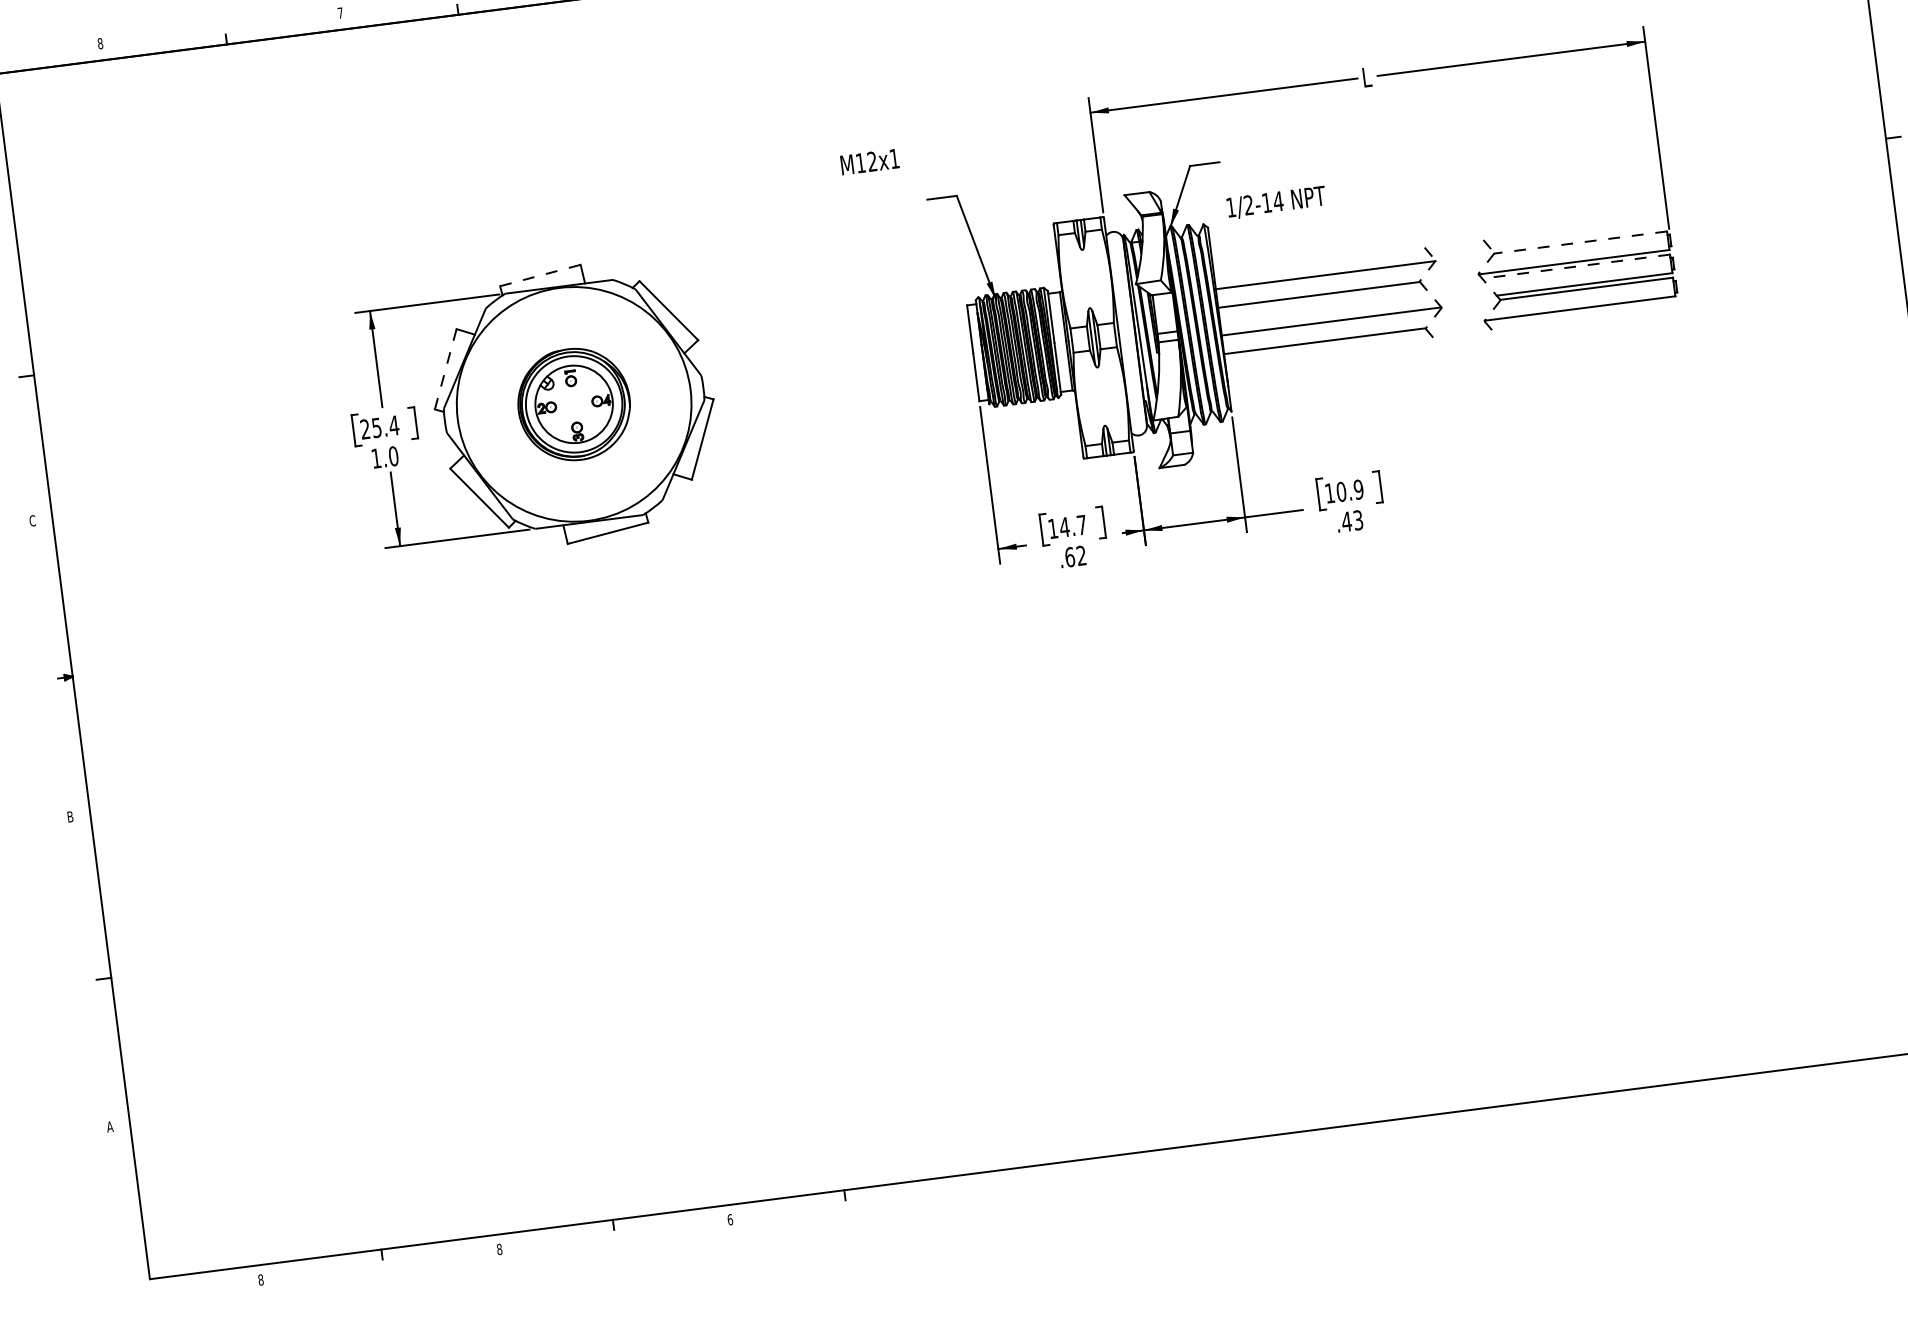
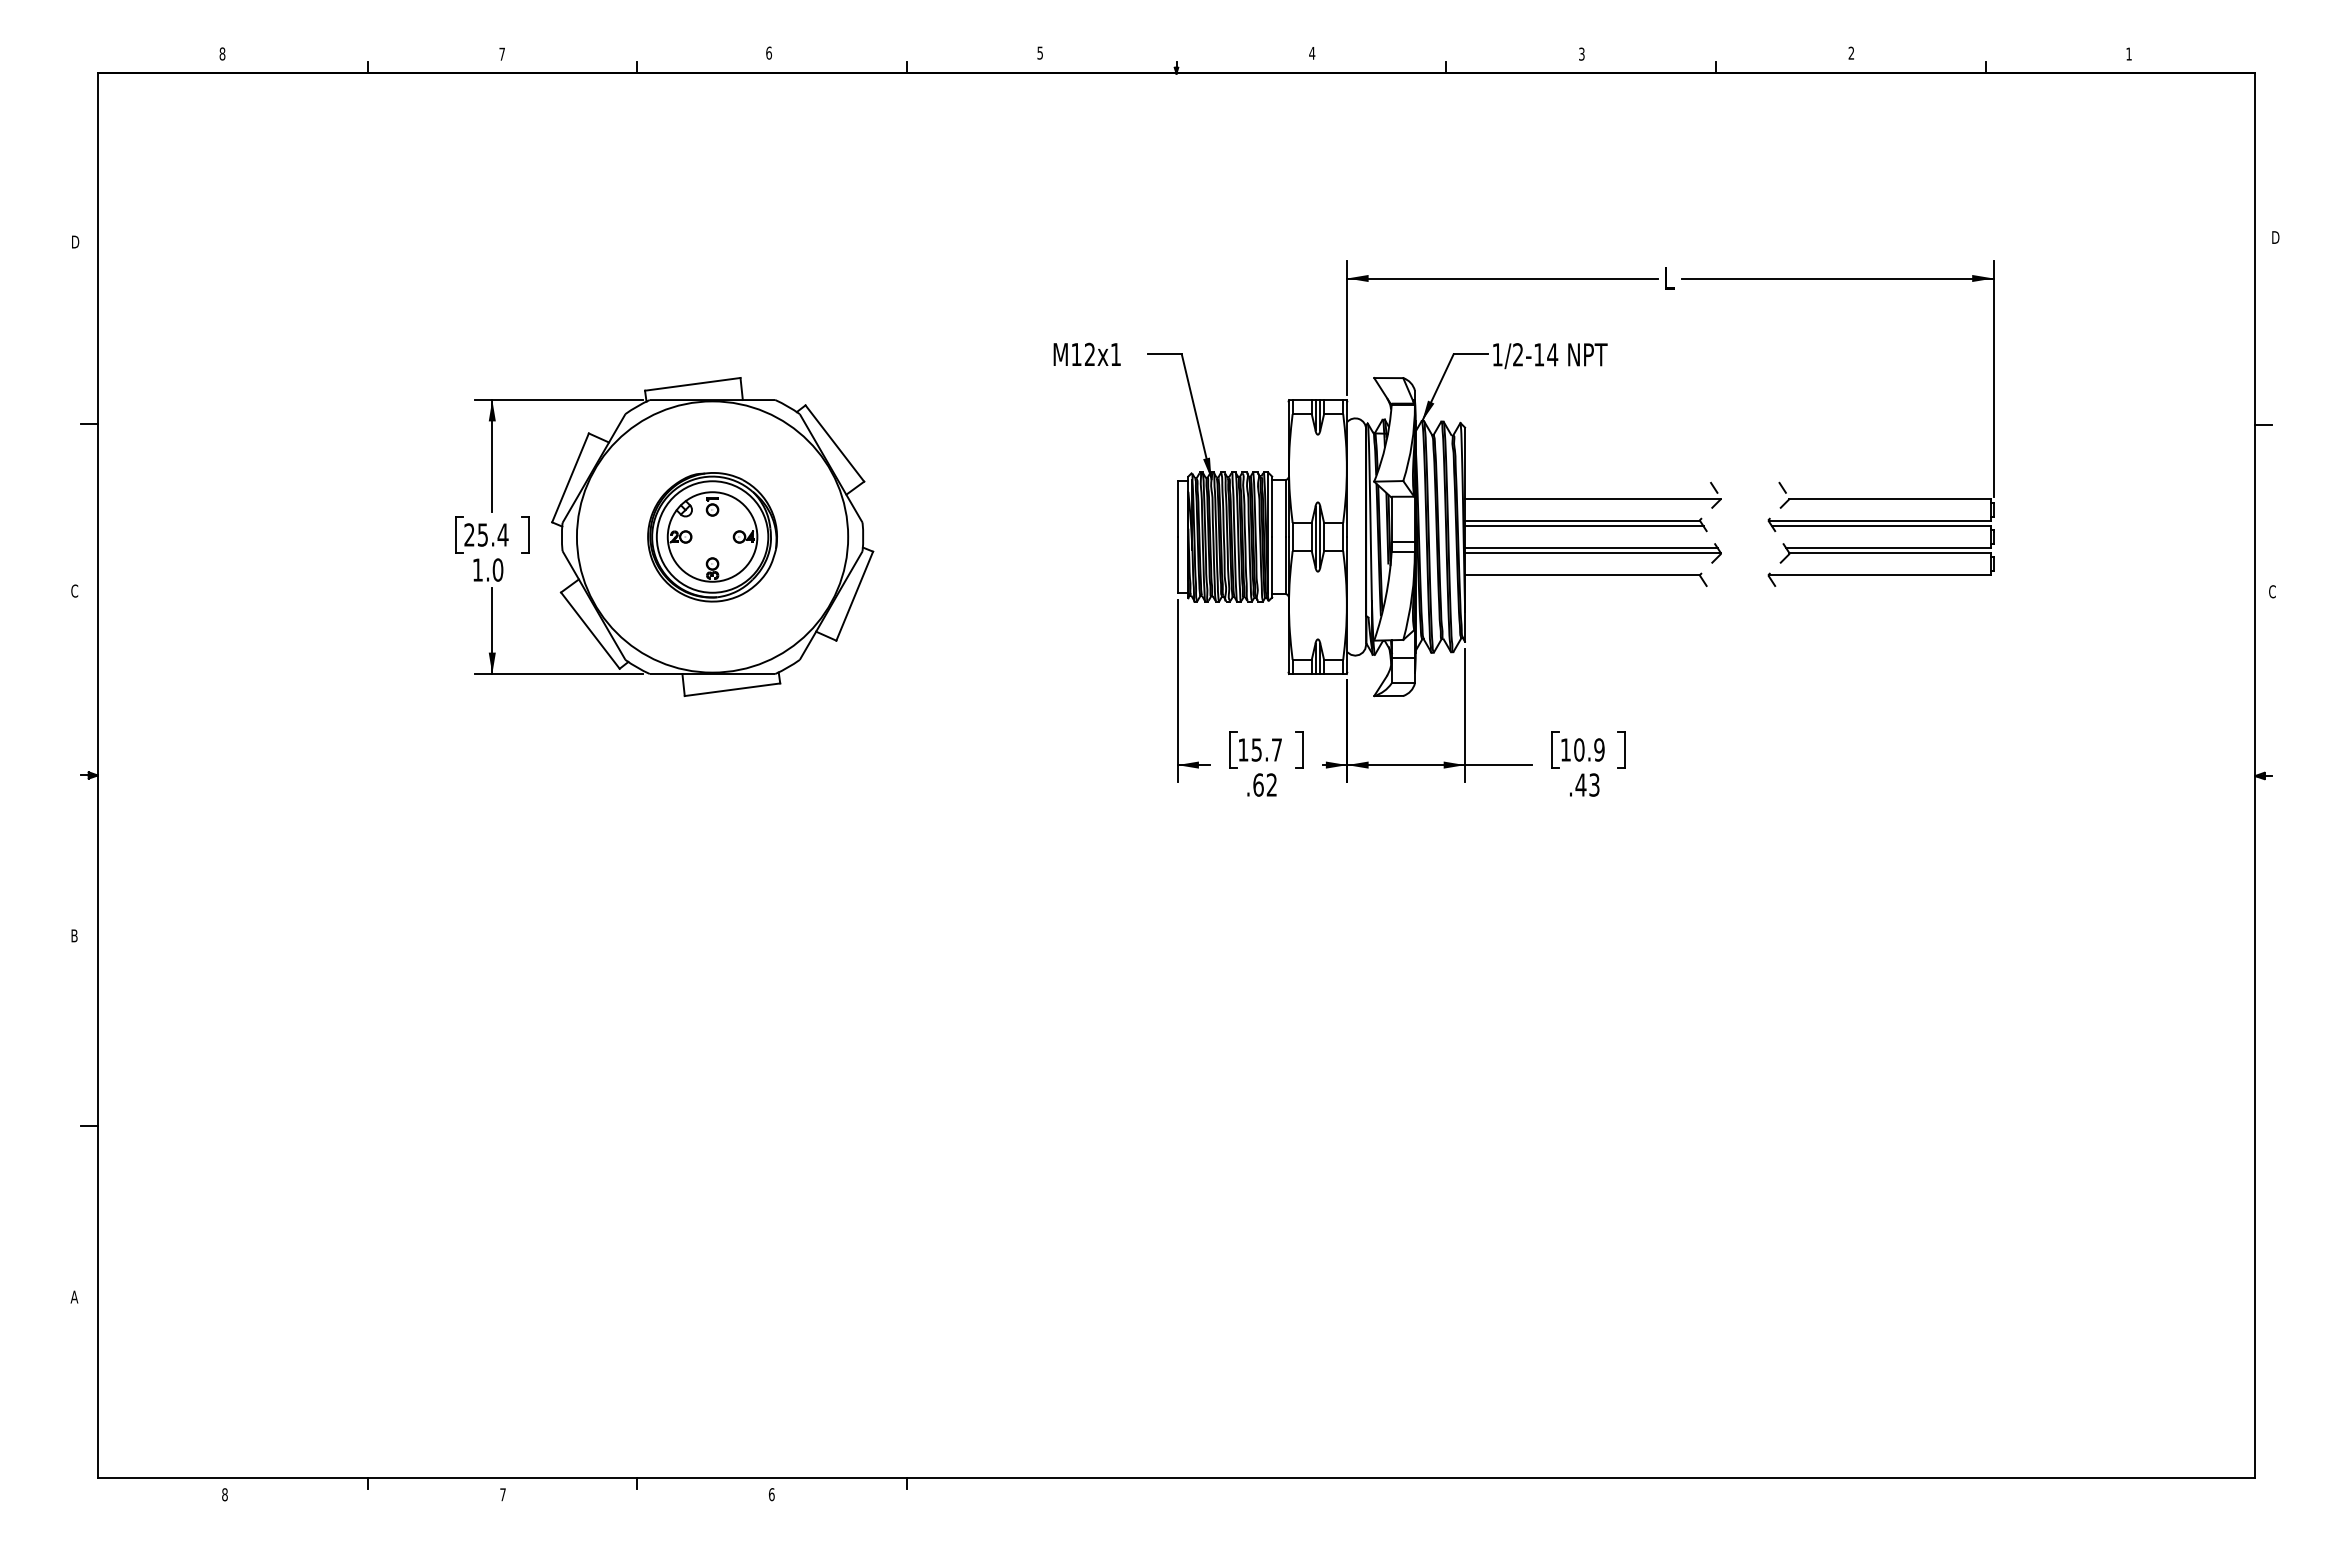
text: (869, 161) -> (1086, 353), moved
text: (1276, 203) -> (1550, 356), moved
line: (1581, 242) -> (1890, 499), dashed -> solid
line: (1575, 266) -> (1880, 526), dashed -> solid
line: (541, 275) -> (693, 384), dashed -> solid
line: (1321, 299) -> (1584, 526), added
line: (1329, 316) -> (1591, 547), added
line: (445, 368) -> (570, 477), dashed -> solid
text: (1064, 526) -> (1256, 749), 14.7 -> 15.7
text: (499, 1249) -> (502, 1494), 8 -> 7

